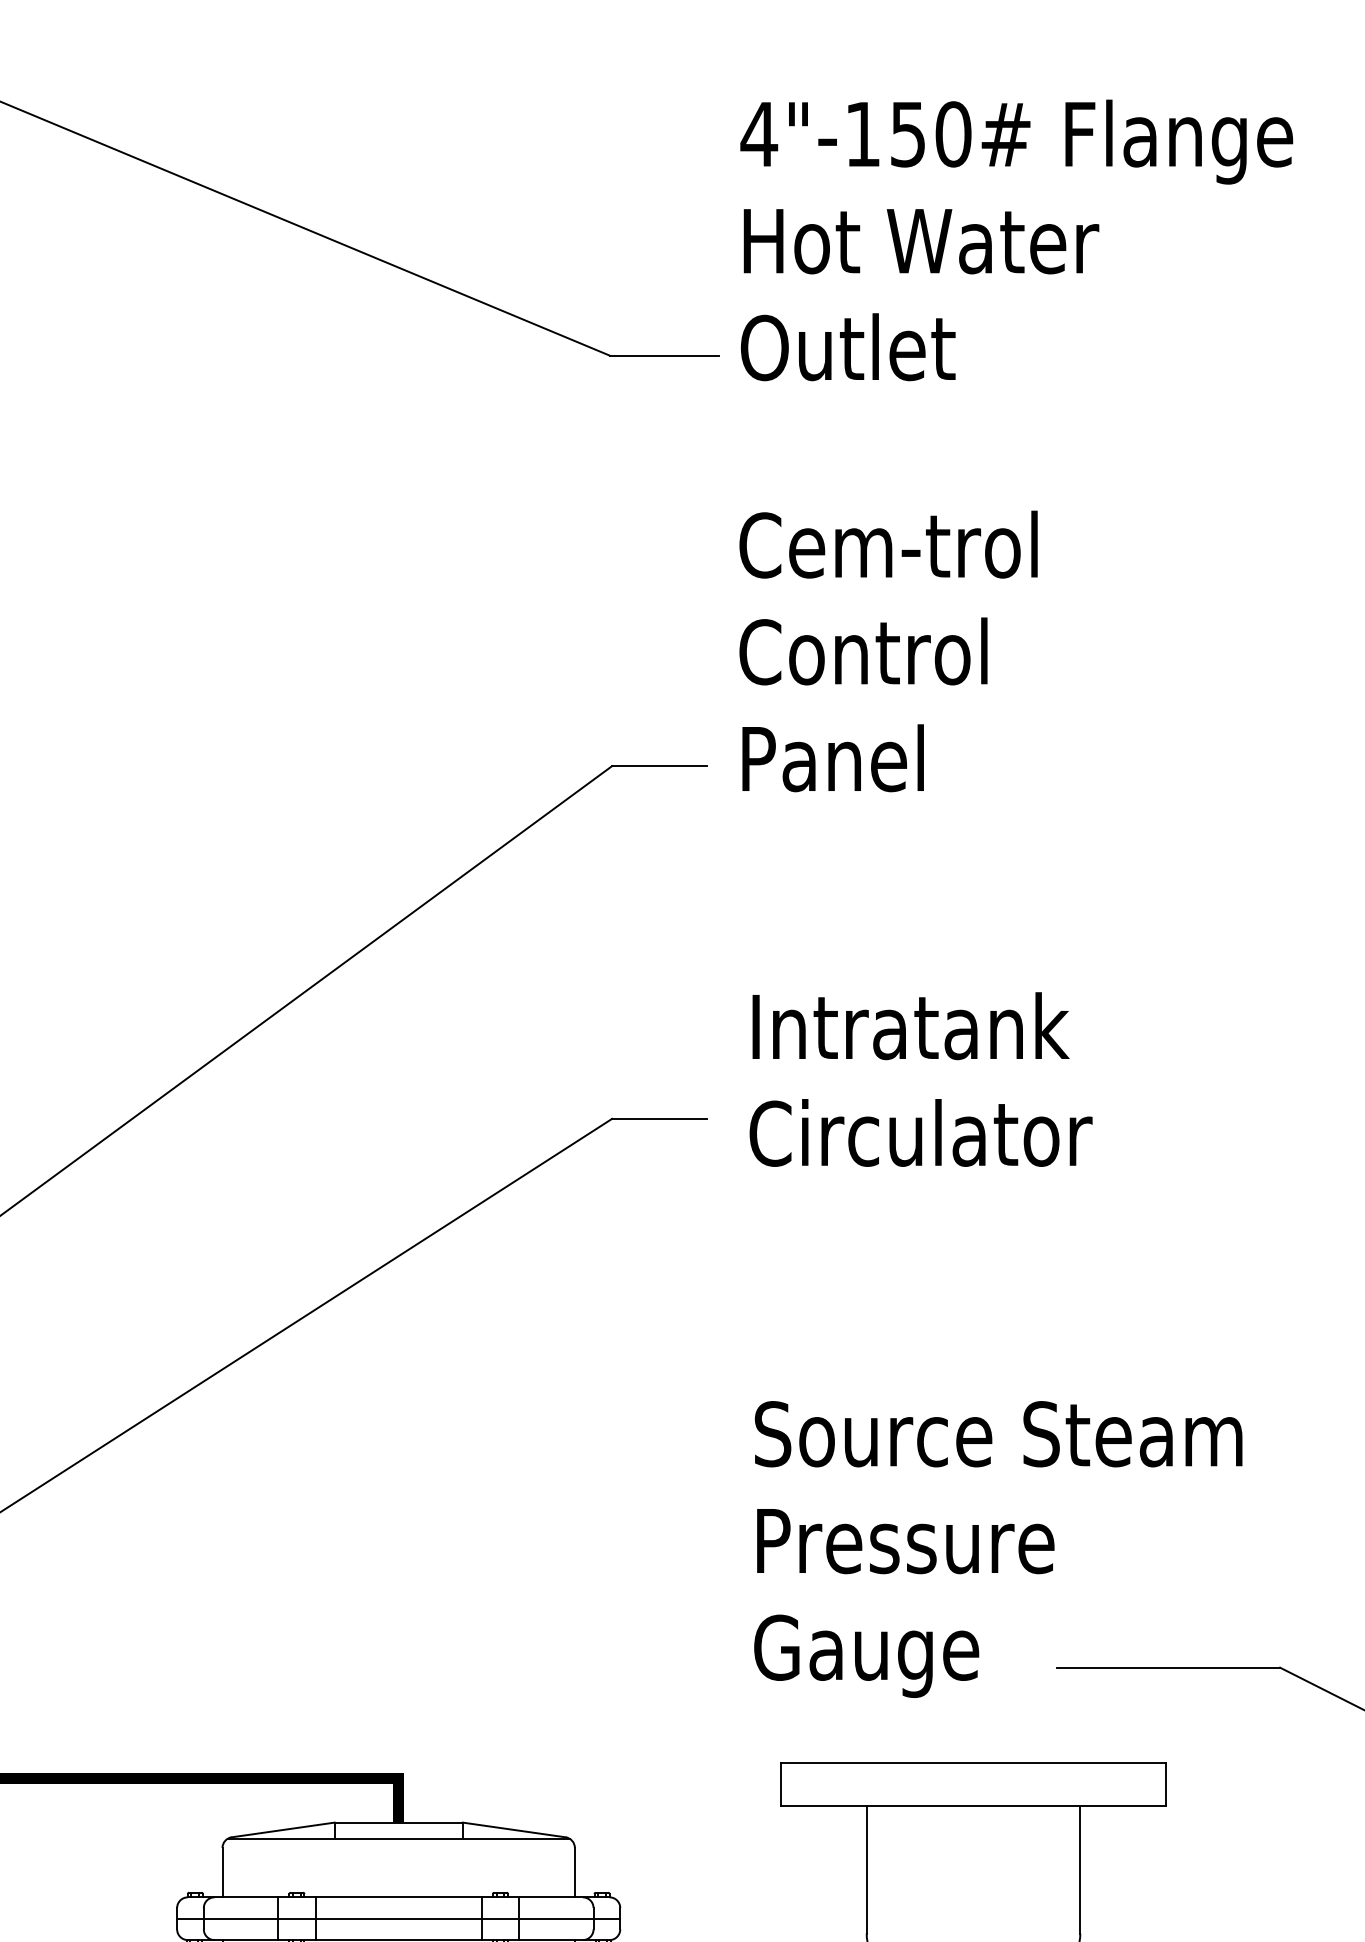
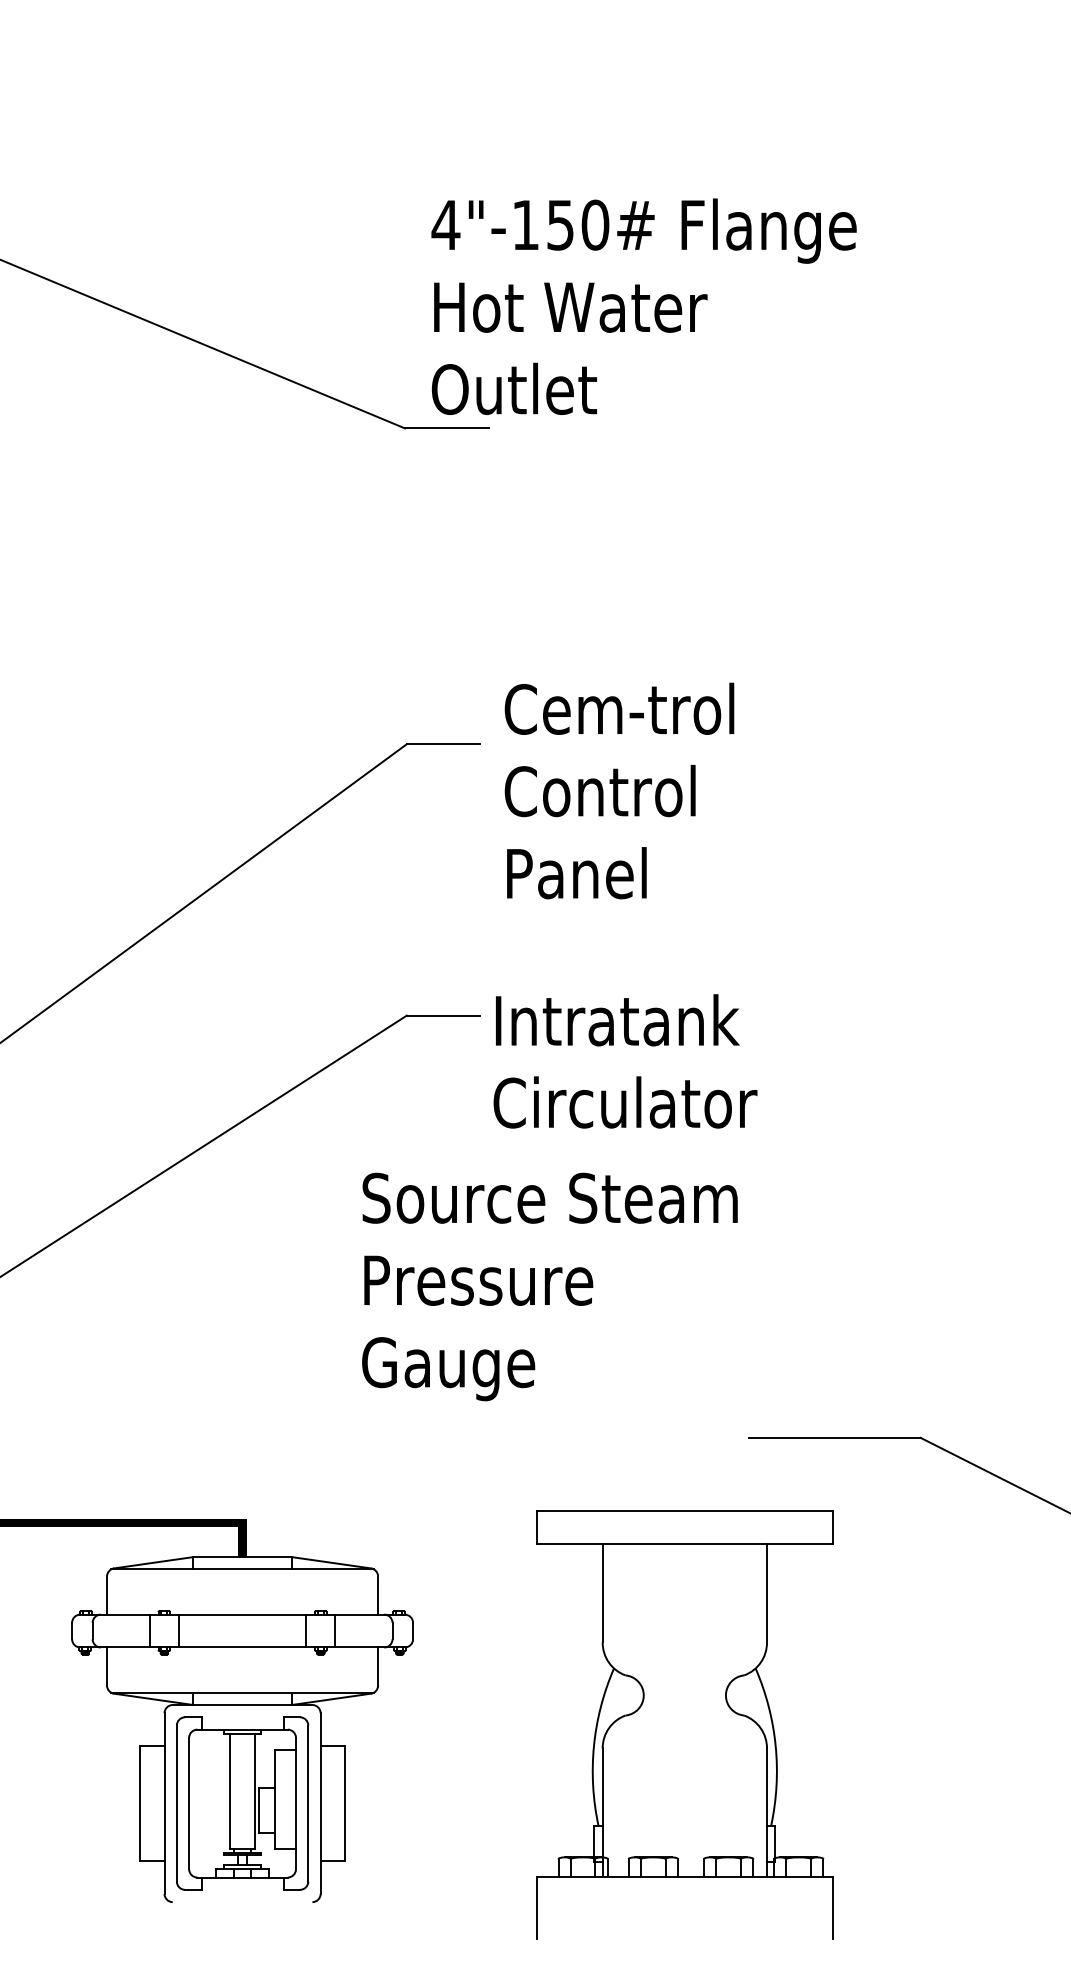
text: (1015, 240) -> (643, 306), moved
text: (888, 650) -> (619, 790), moved
text: (921, 1079) -> (625, 1061), moved
text: (997, 1548) -> (549, 1286), moved
line: (398, 1919) -> (242, 1631), removed

